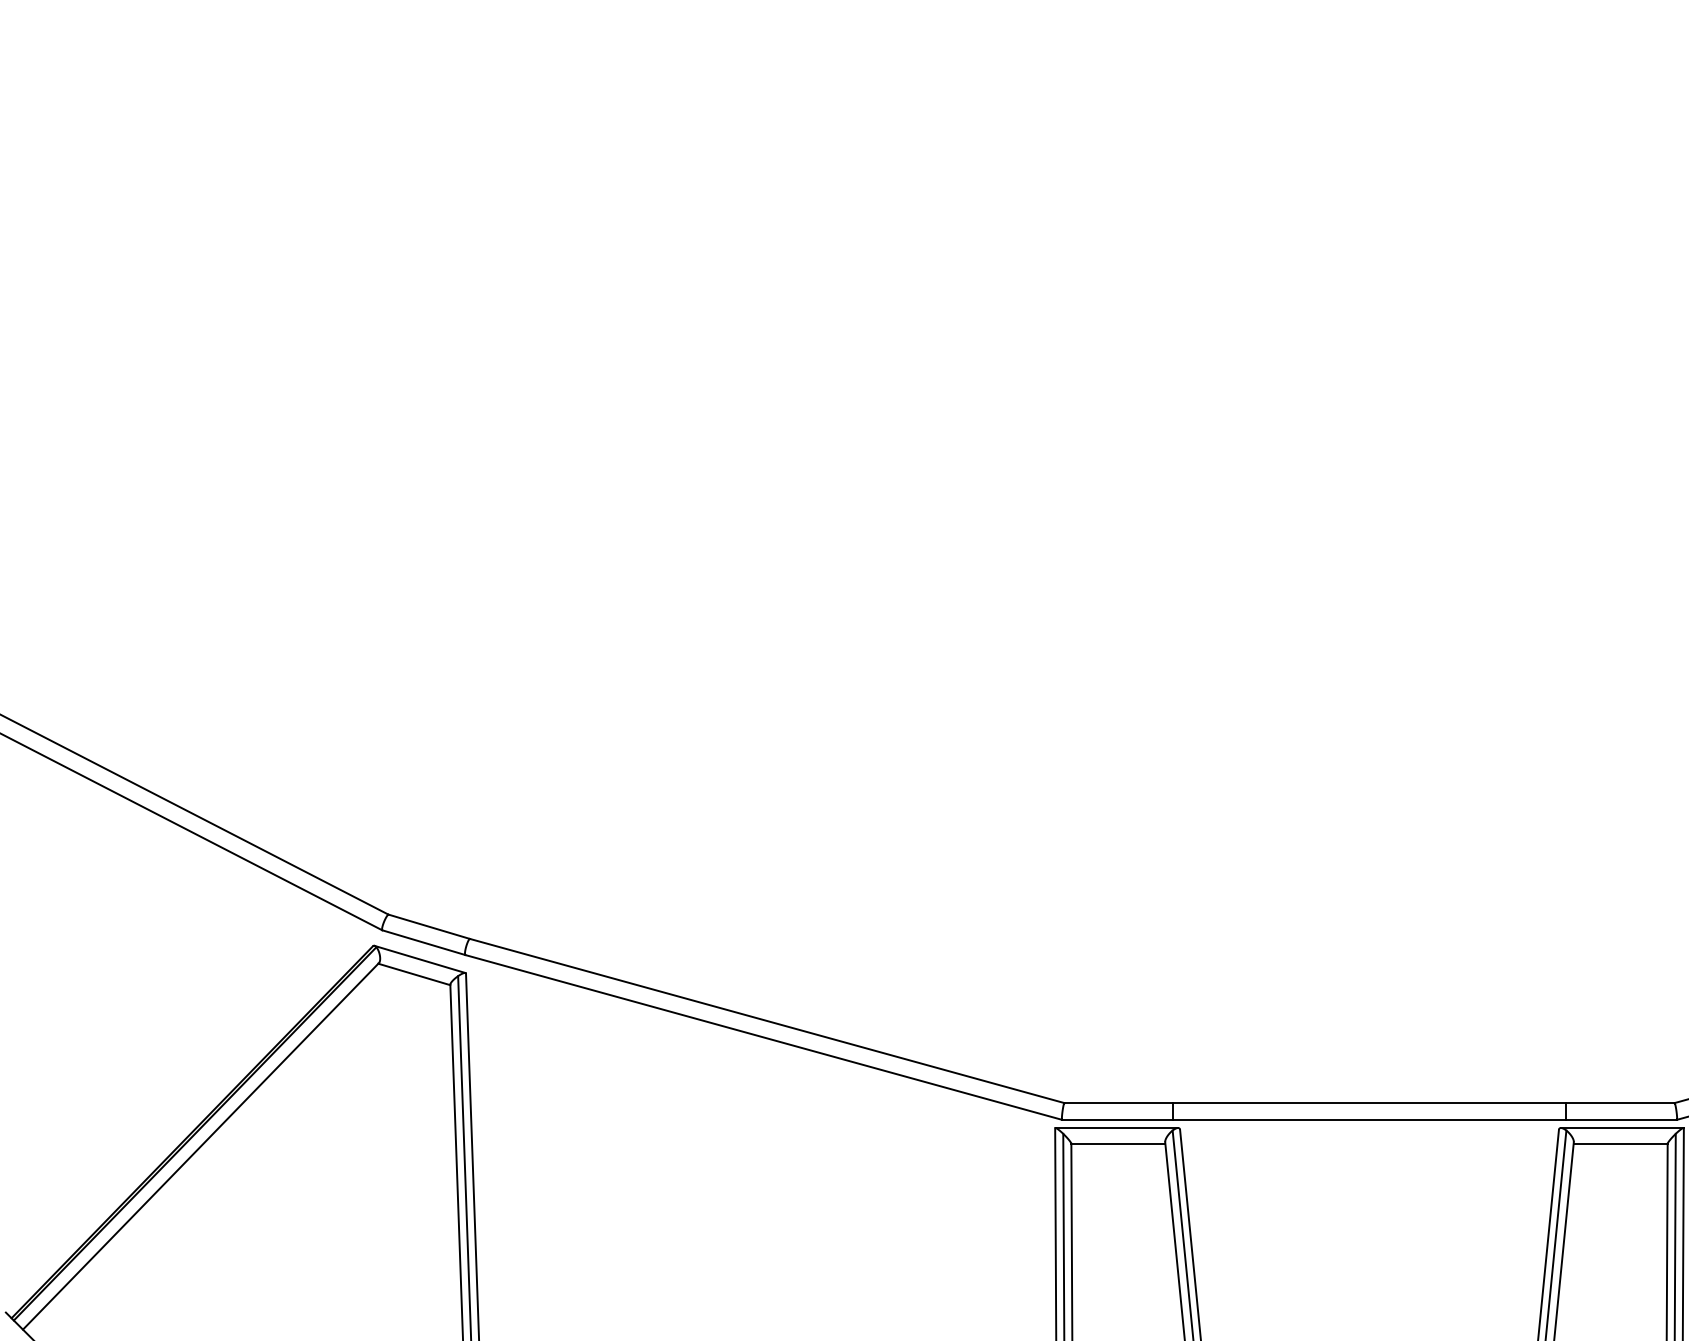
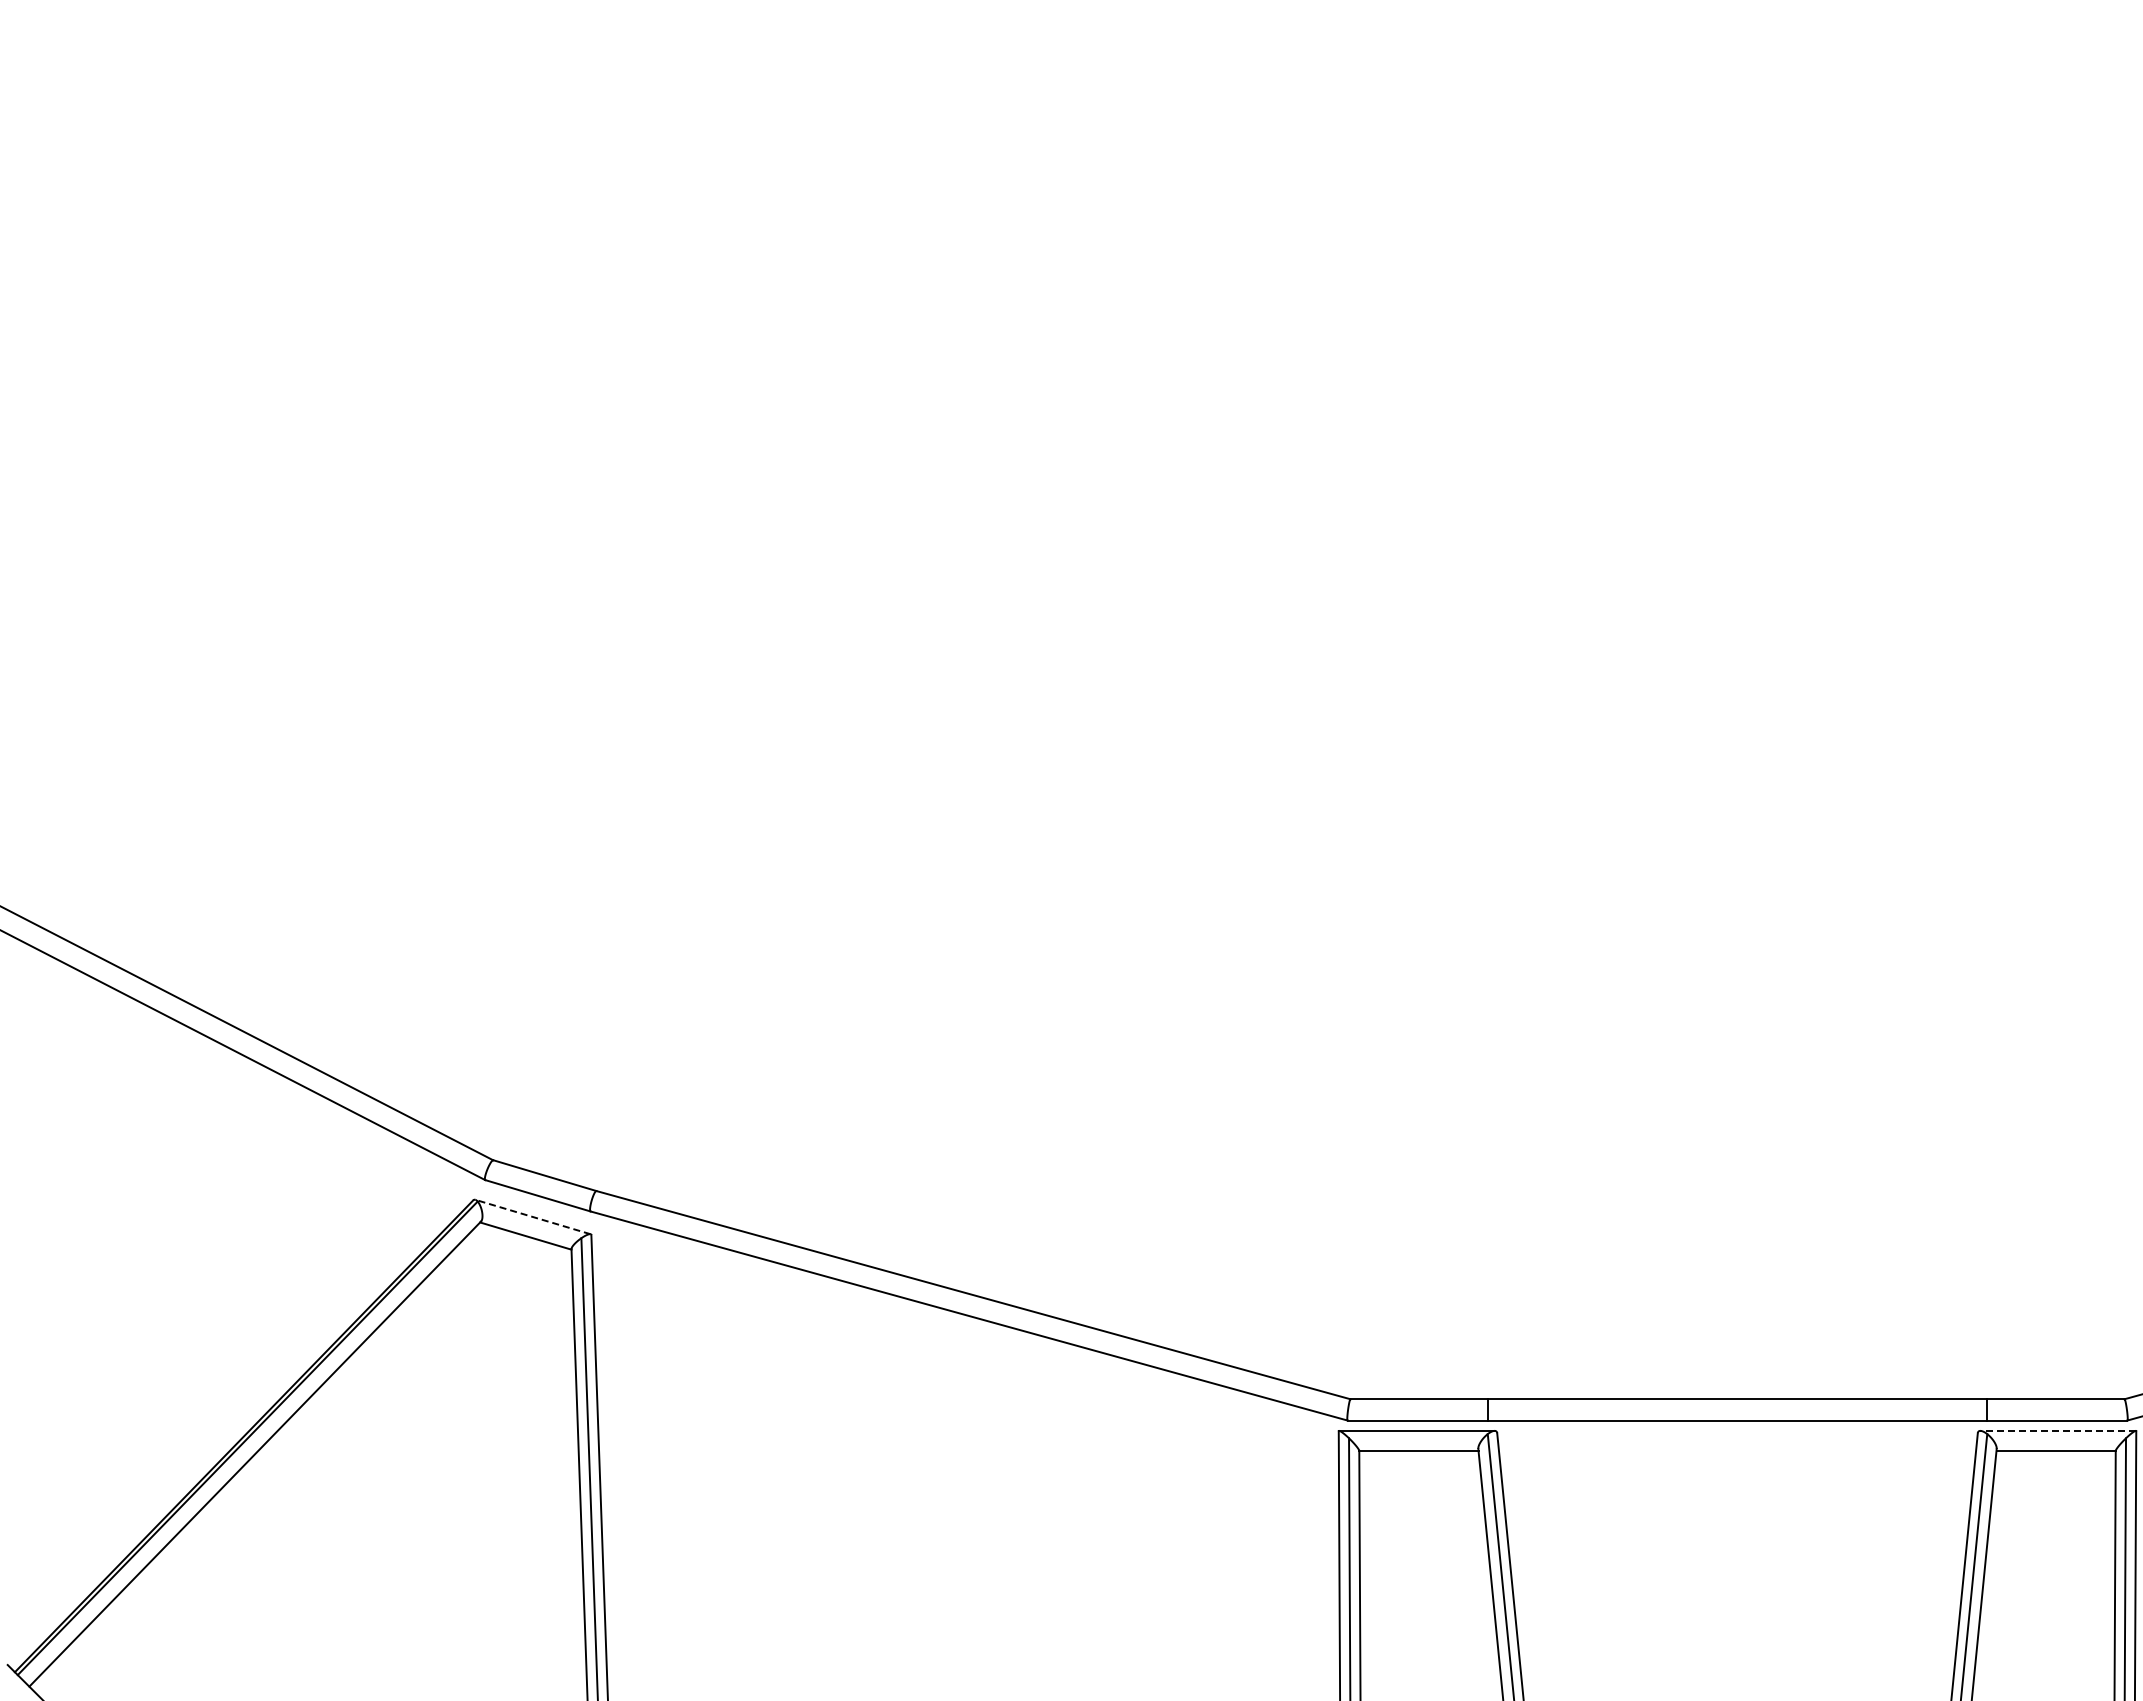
line: (419, 959) -> (532, 1216), solid -> dashed
line: (1622, 1127) -> (2058, 1430), solid -> dashed

